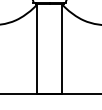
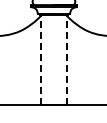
line: (37, 48) -> (41, 59), solid -> dashed
line: (62, 48) -> (66, 59), solid -> dashed

